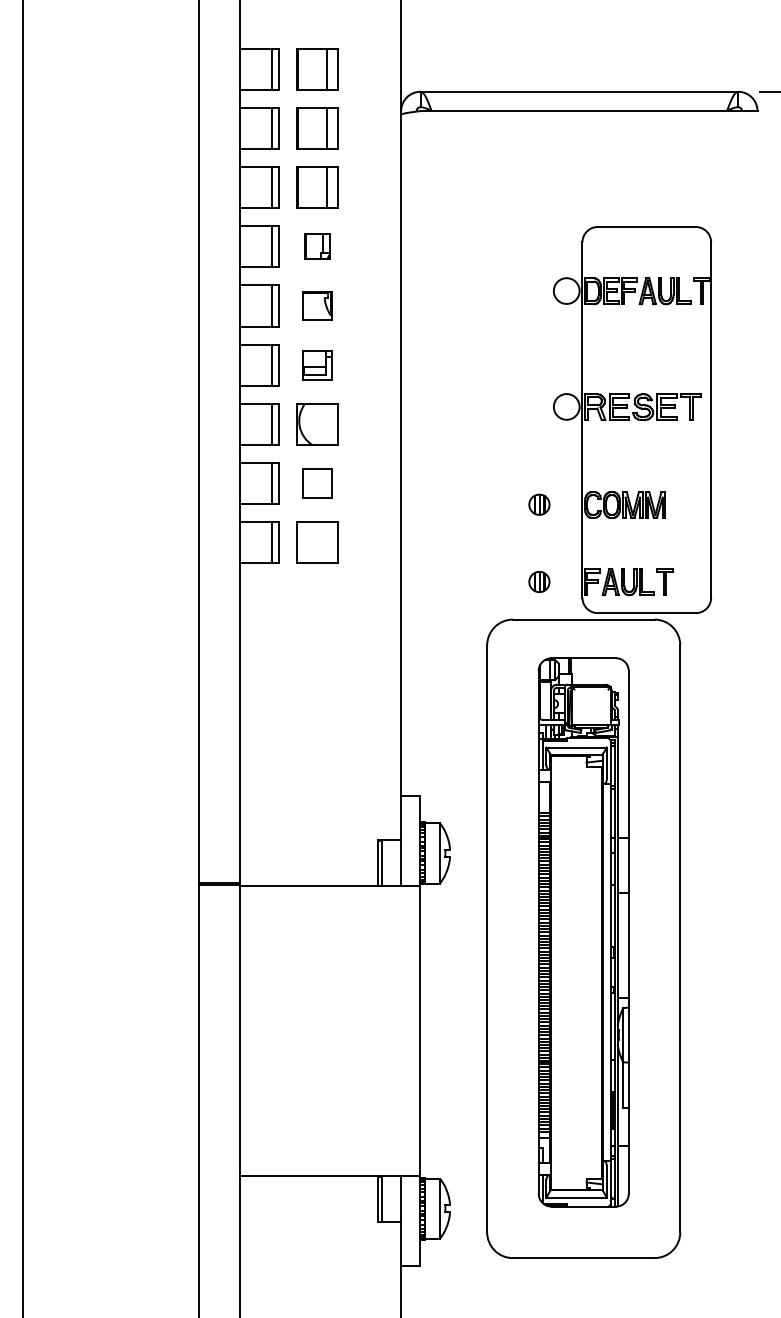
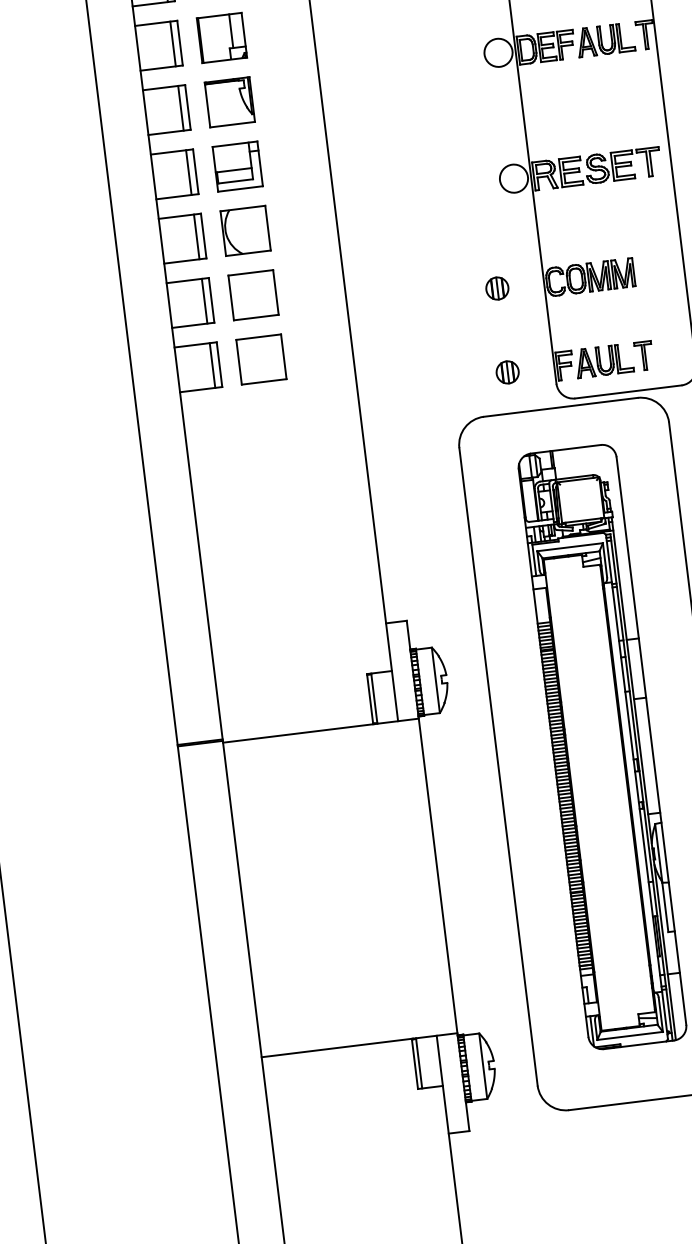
part: (317, 246) -> (221, 37), size x1.67
part: (317, 305) -> (229, 101), size x1.43
part: (317, 365) -> (237, 166), size x1.43
part: (317, 483) -> (253, 295), size x1.43

